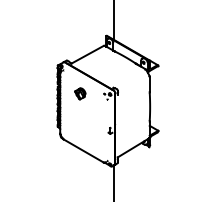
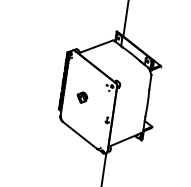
part: (80, 93) -> (82, 97), moved

